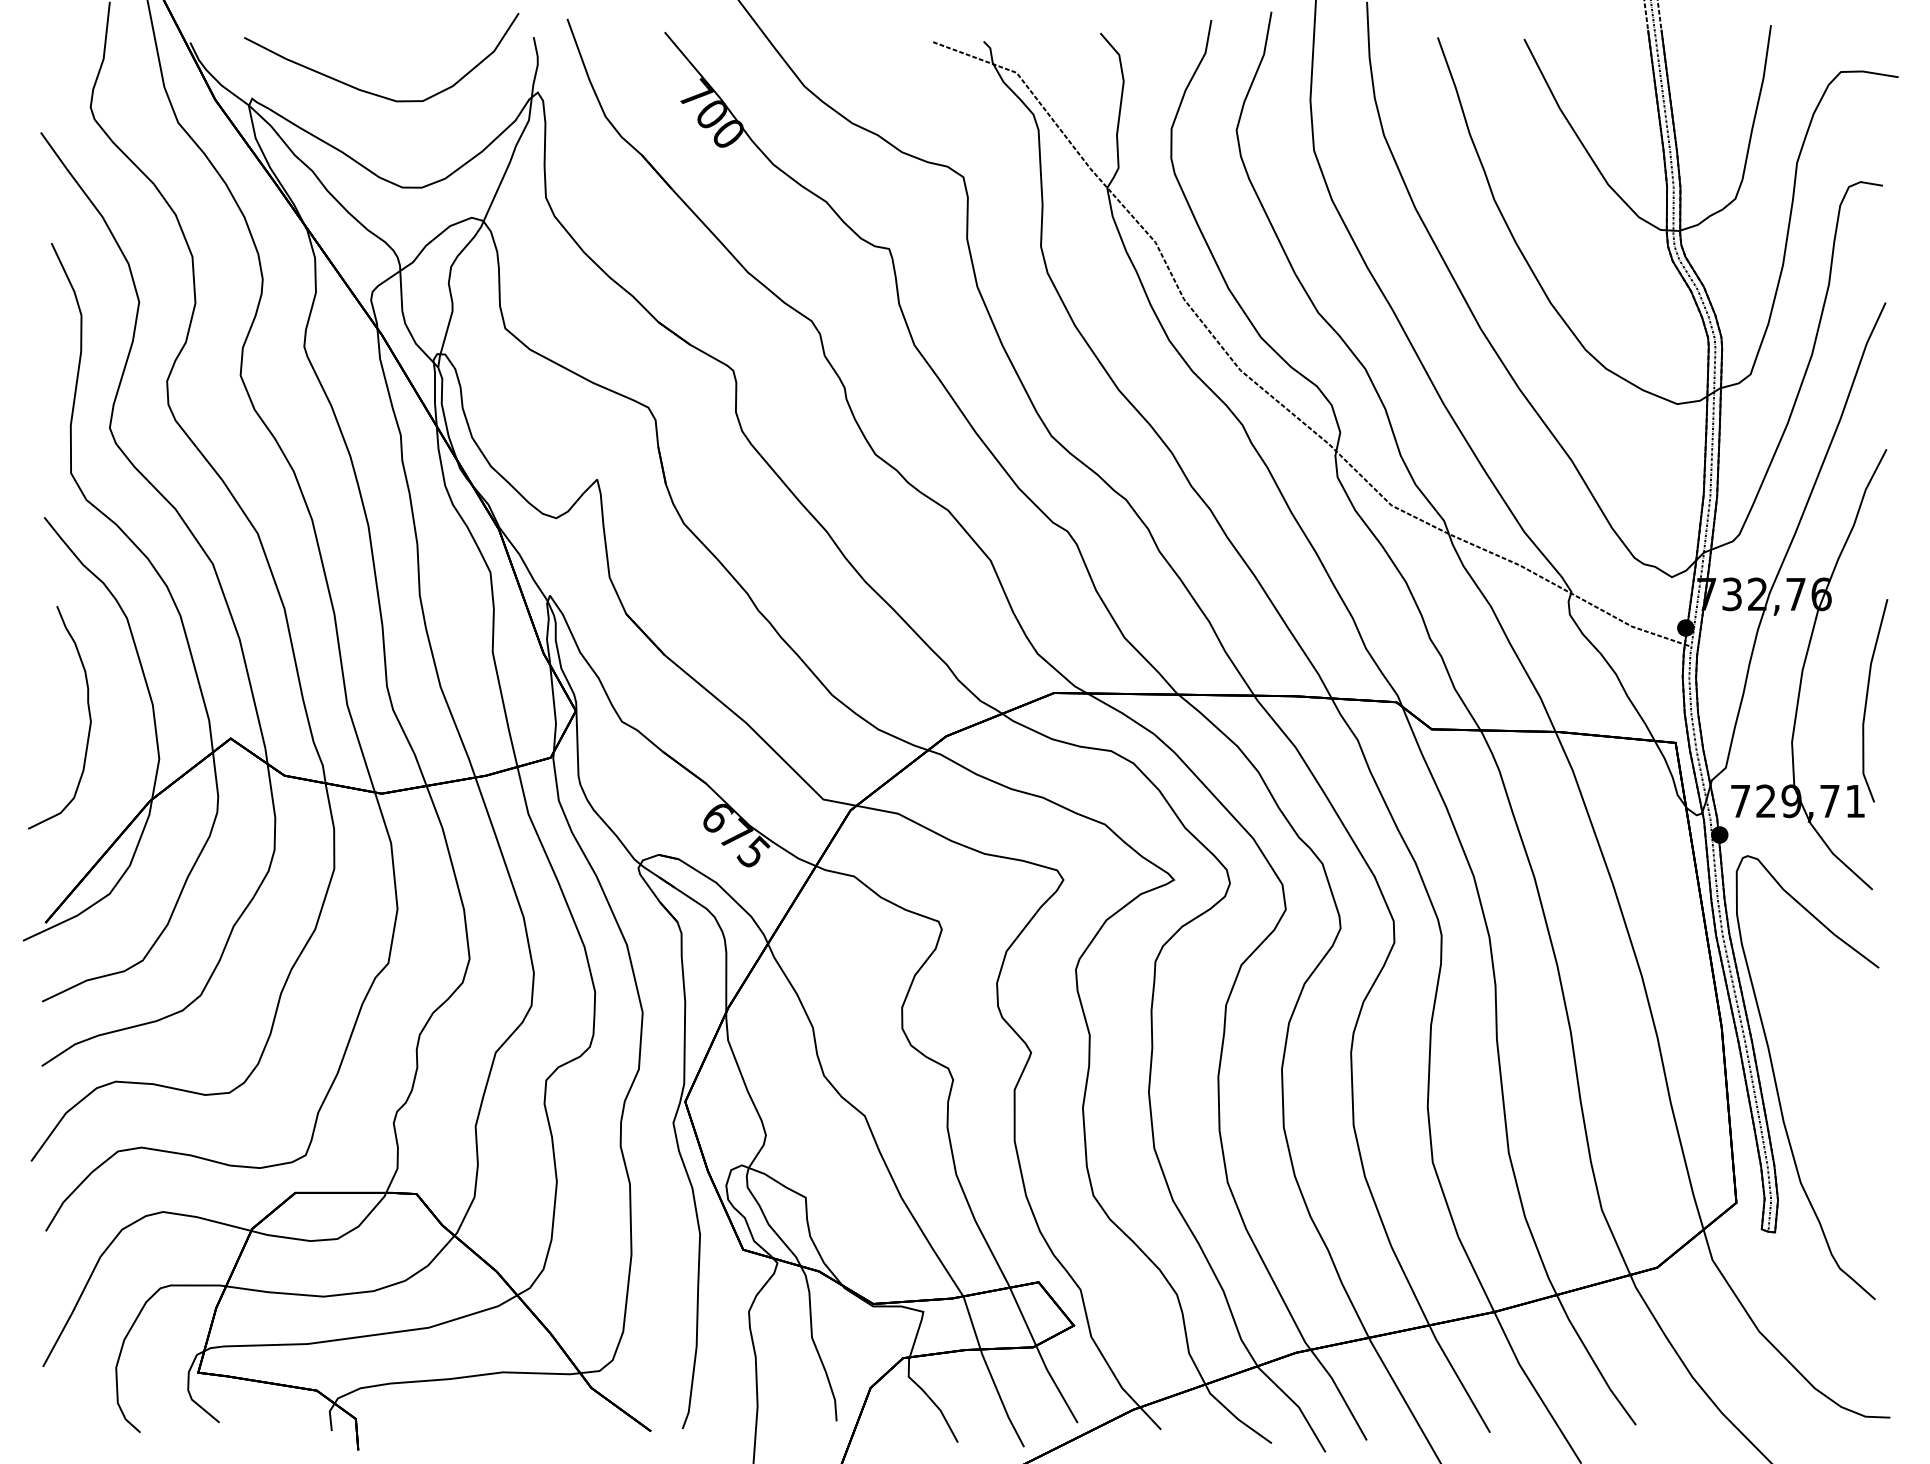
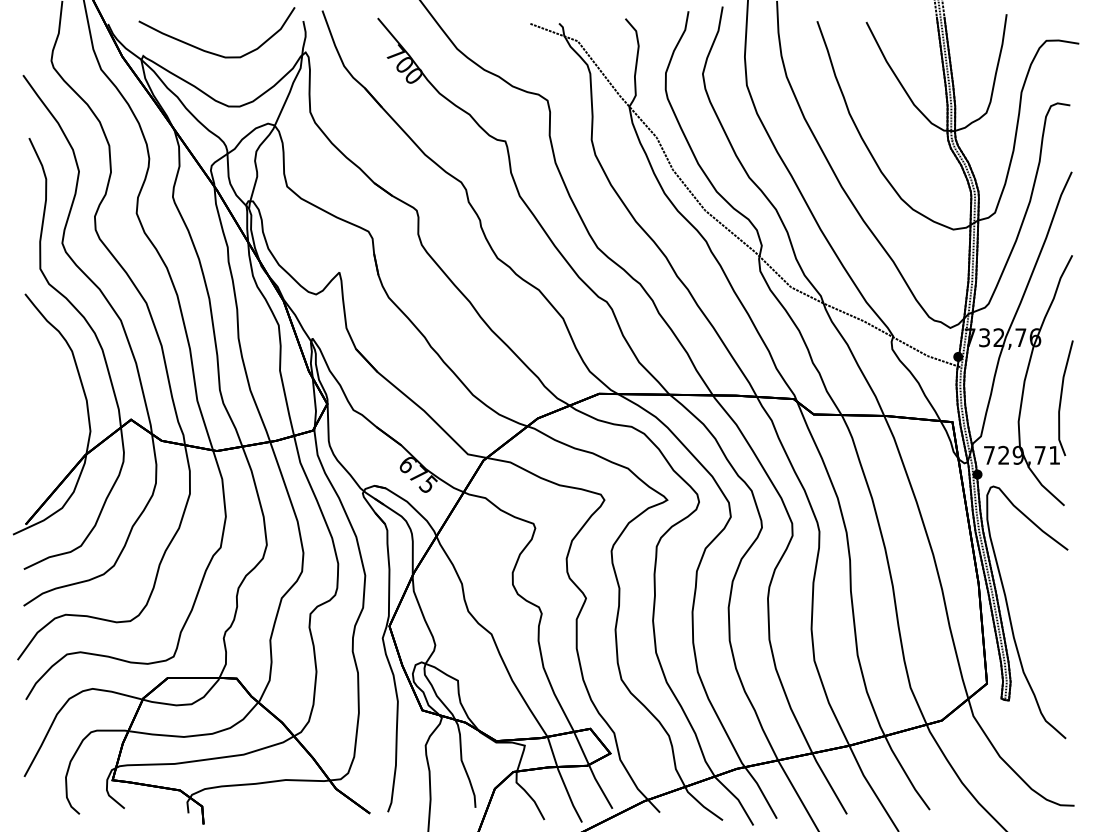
part: (87, 711) -> (49, 404), removed

